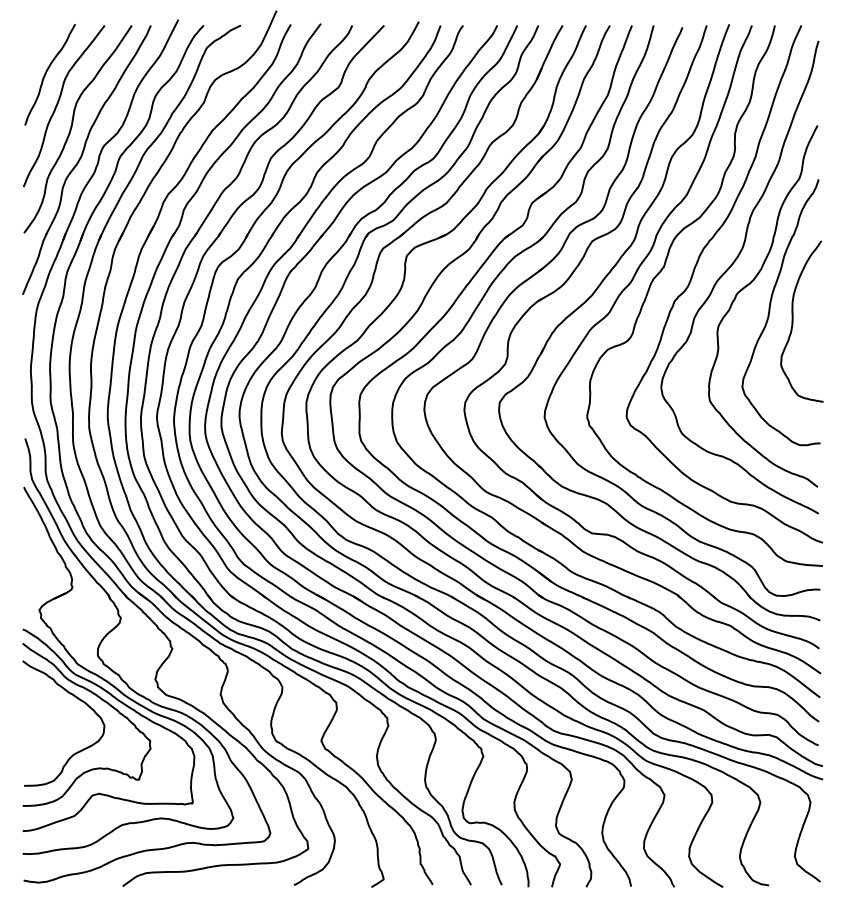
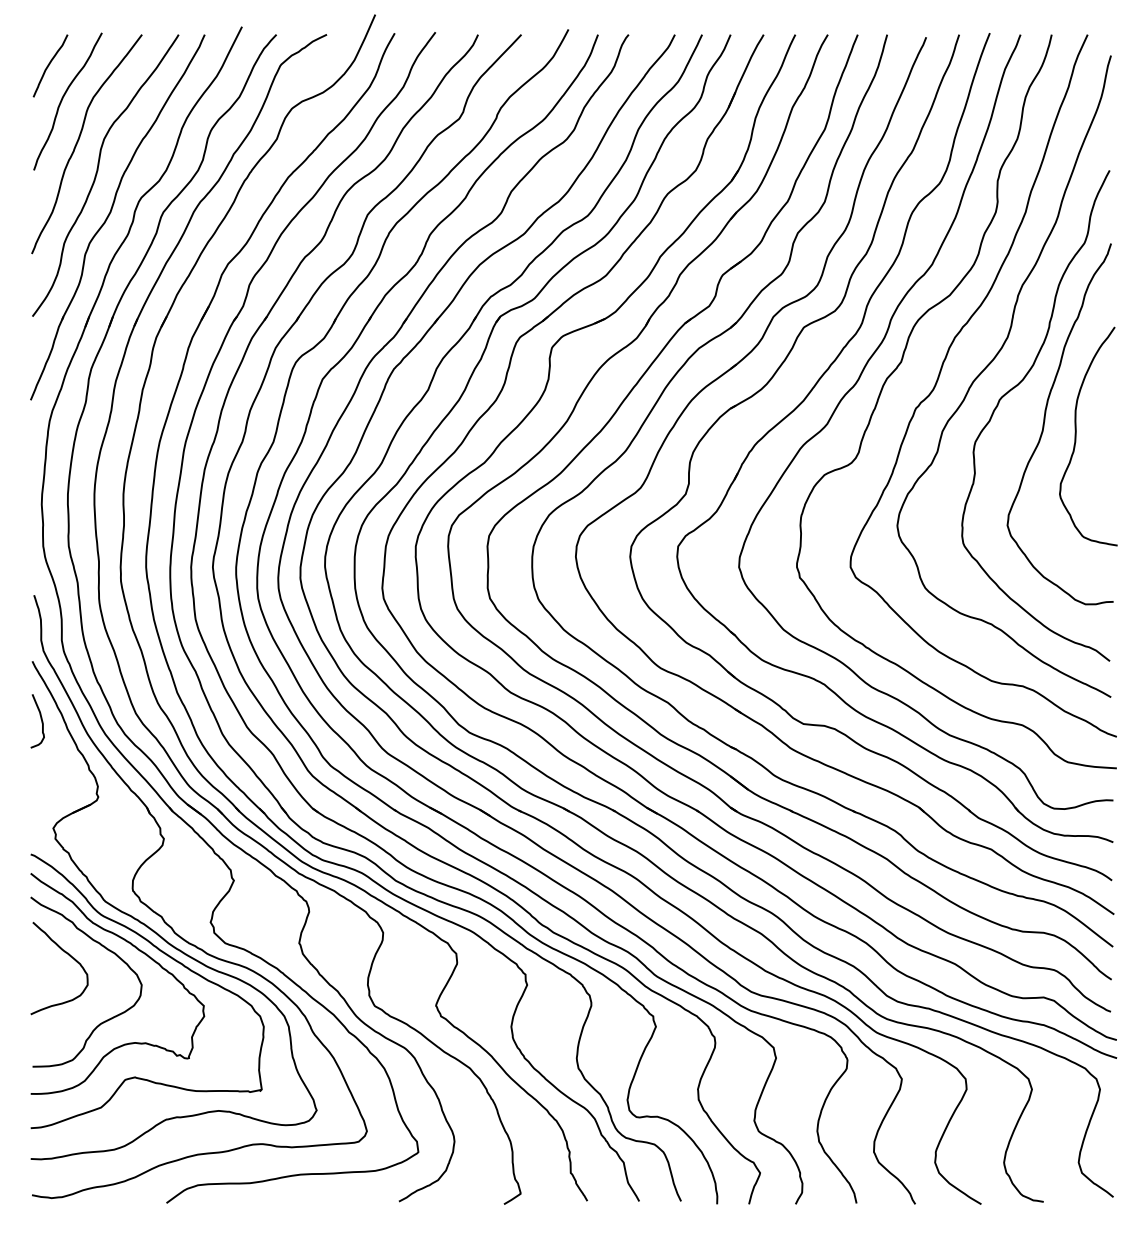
curve: (37, 47) -> (50, 64), added
curve: (29, 529) -> (39, 718), added
curve: (50, 704) -> (68, 956), added

